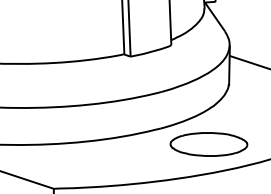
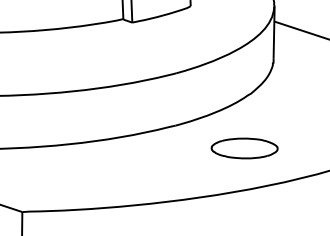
part: (208, 144) -> (243, 148), size x0.6

